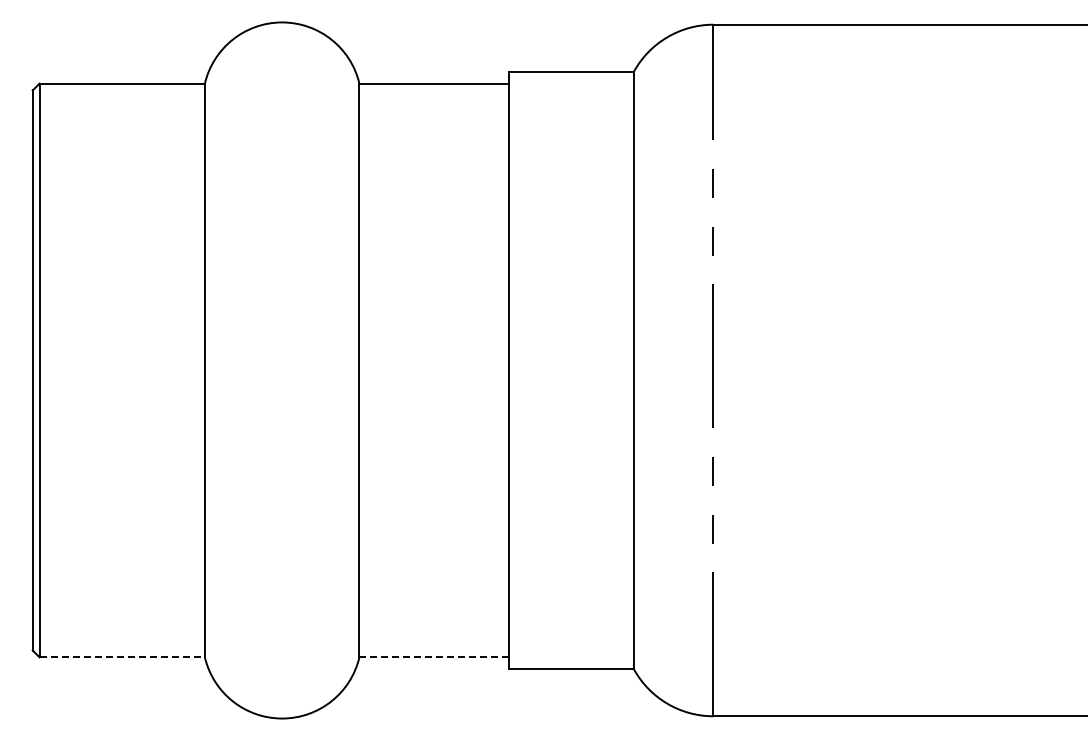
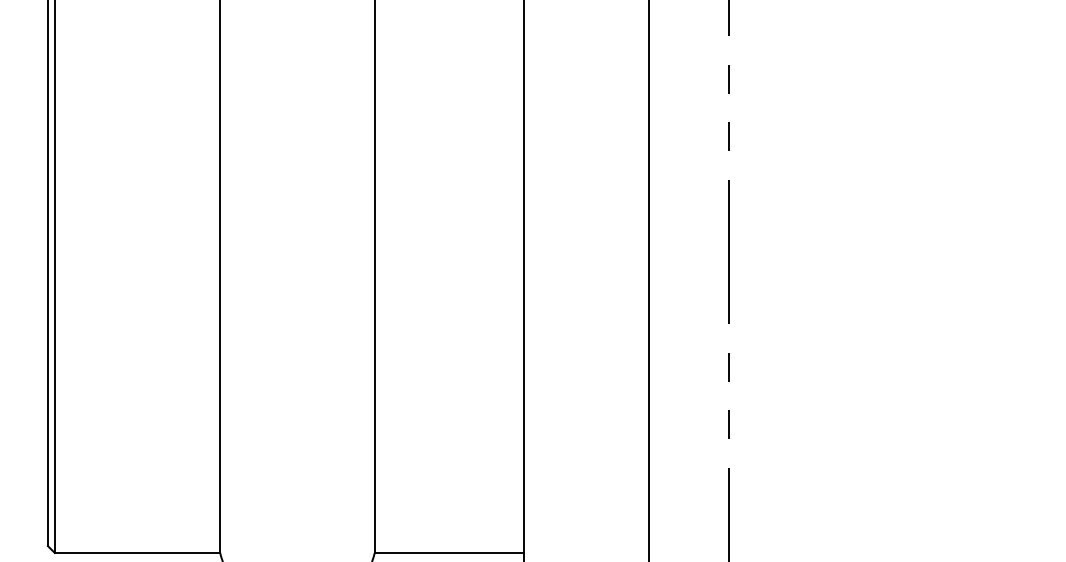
line: (122, 657) -> (137, 553), dashed -> solid
line: (434, 657) -> (449, 553), dashed -> solid

